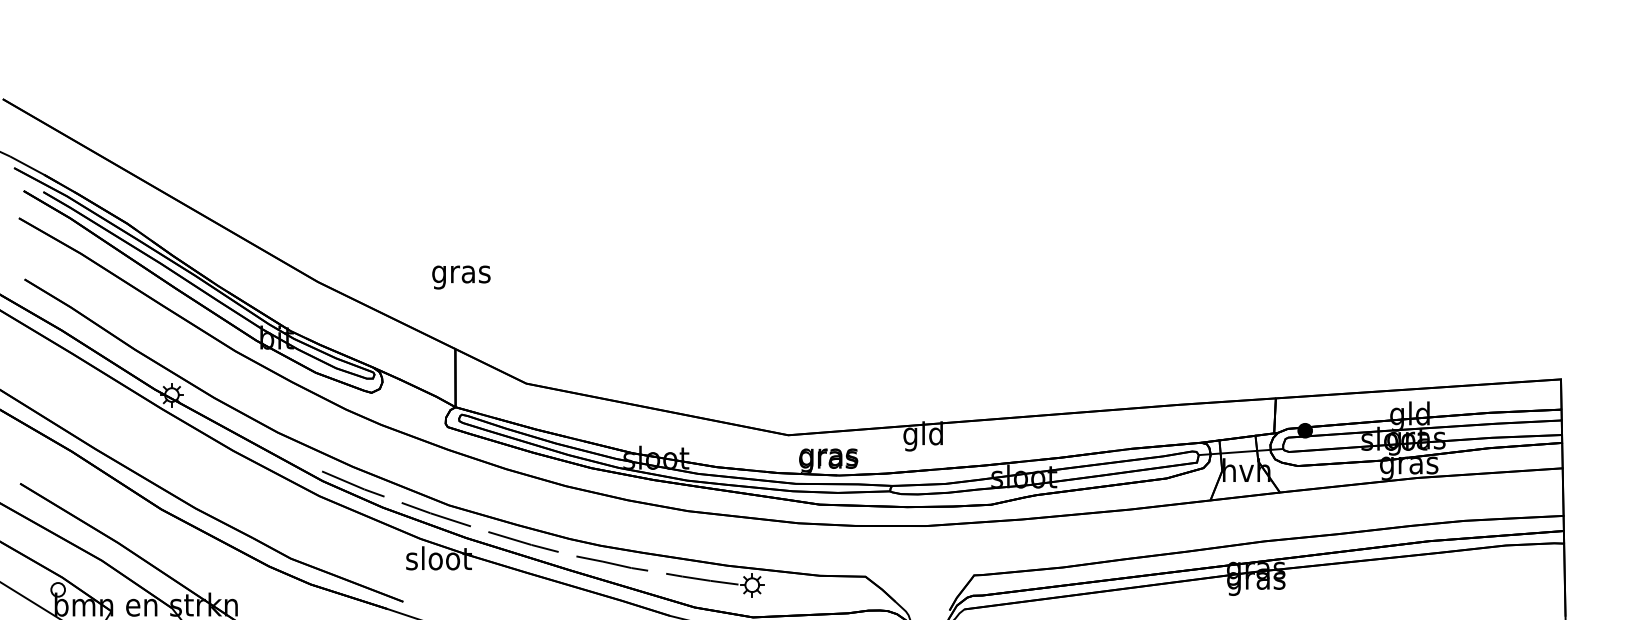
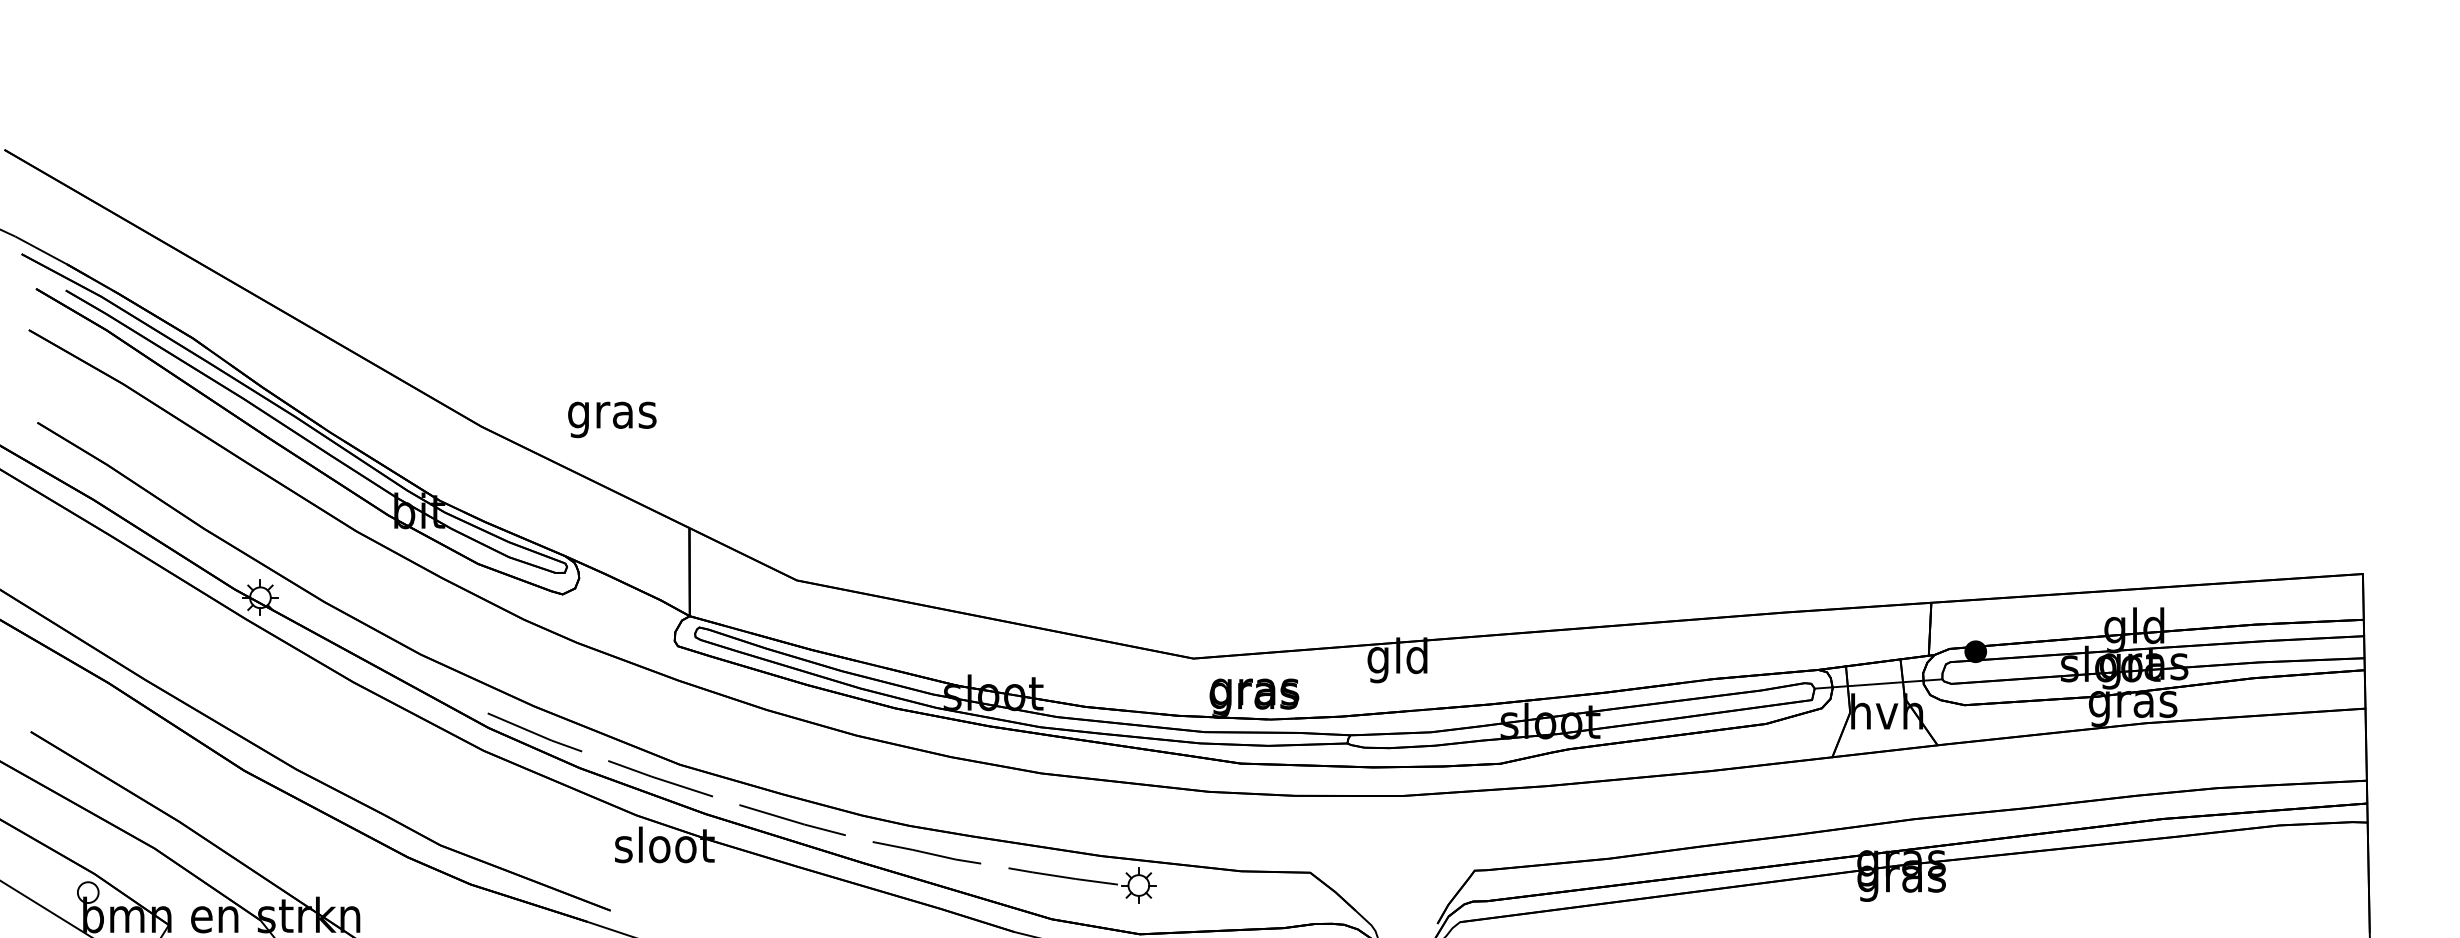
text: (461, 277) -> (612, 419), moved

